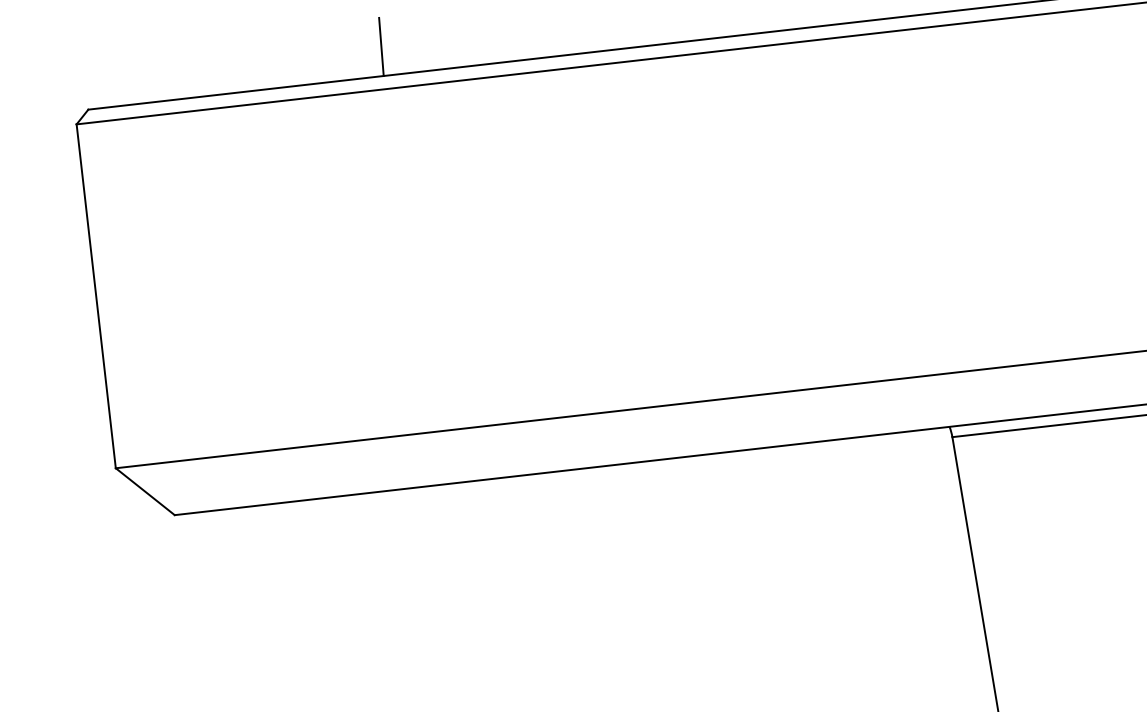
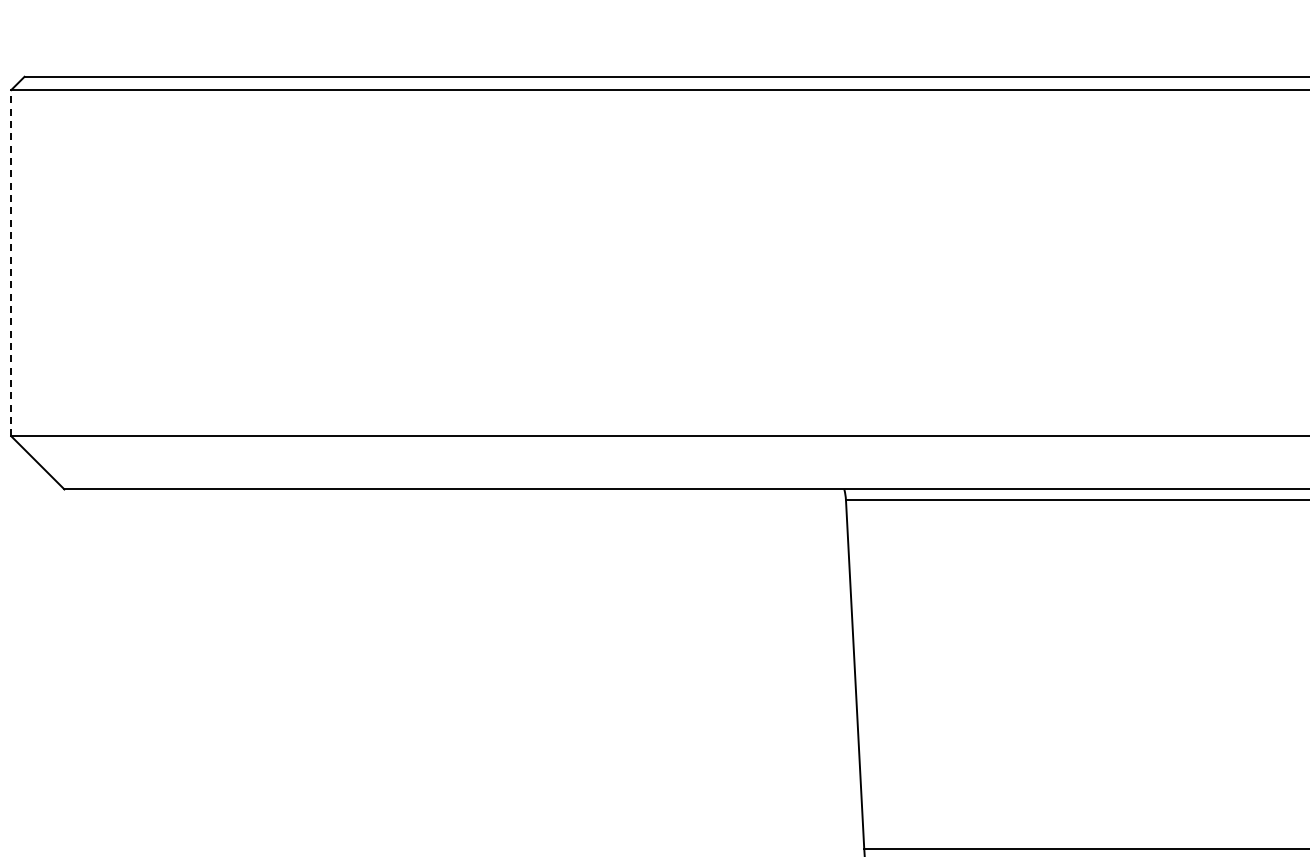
line: (381, 46) -> (322, 47), removed
line: (96, 295) -> (11, 262), solid -> dashed

